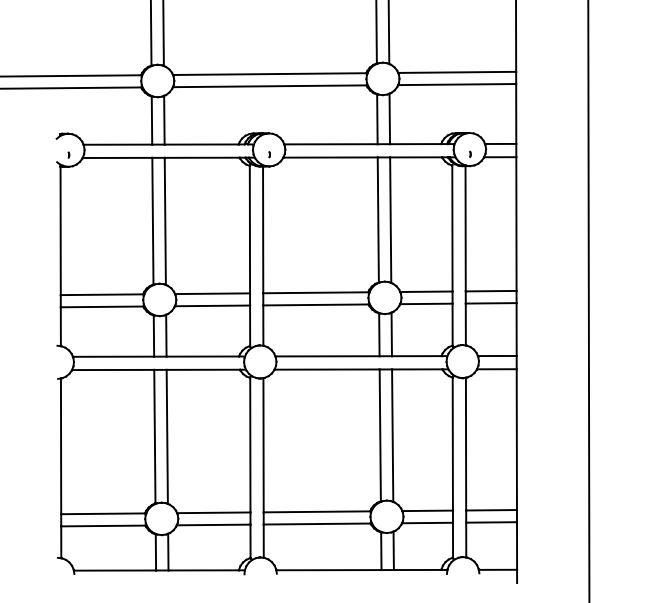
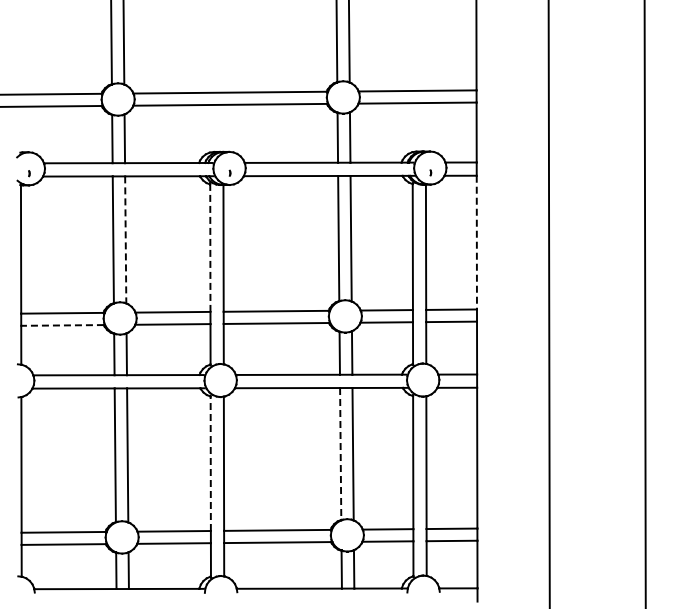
line: (165, 220) -> (125, 239), solid -> dashed
line: (516, 223) -> (476, 242), solid -> dashed
line: (250, 229) -> (210, 248), solid -> dashed
line: (102, 306) -> (62, 325), solid -> dashed
line: (380, 434) -> (340, 453), solid -> dashed
line: (250, 444) -> (210, 463), solid -> dashed

